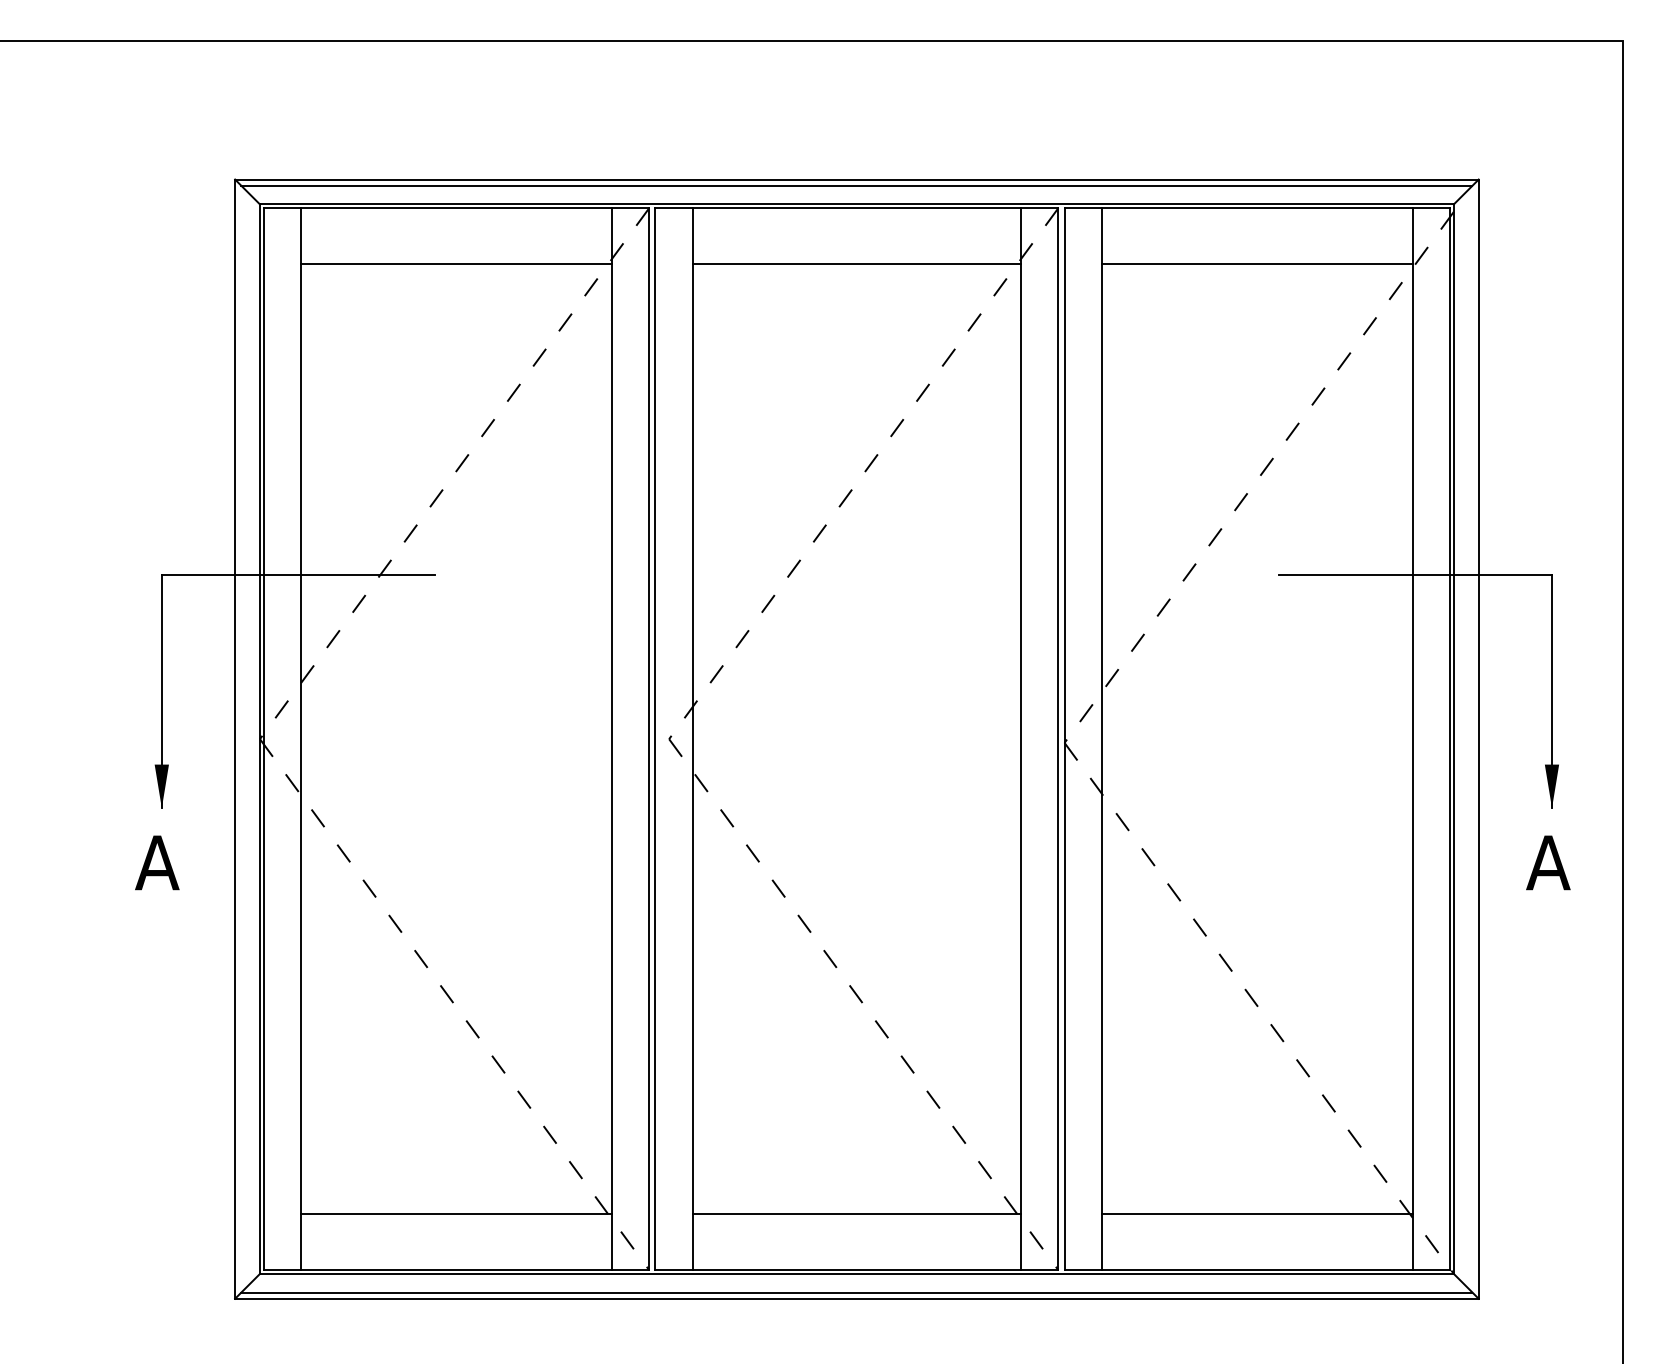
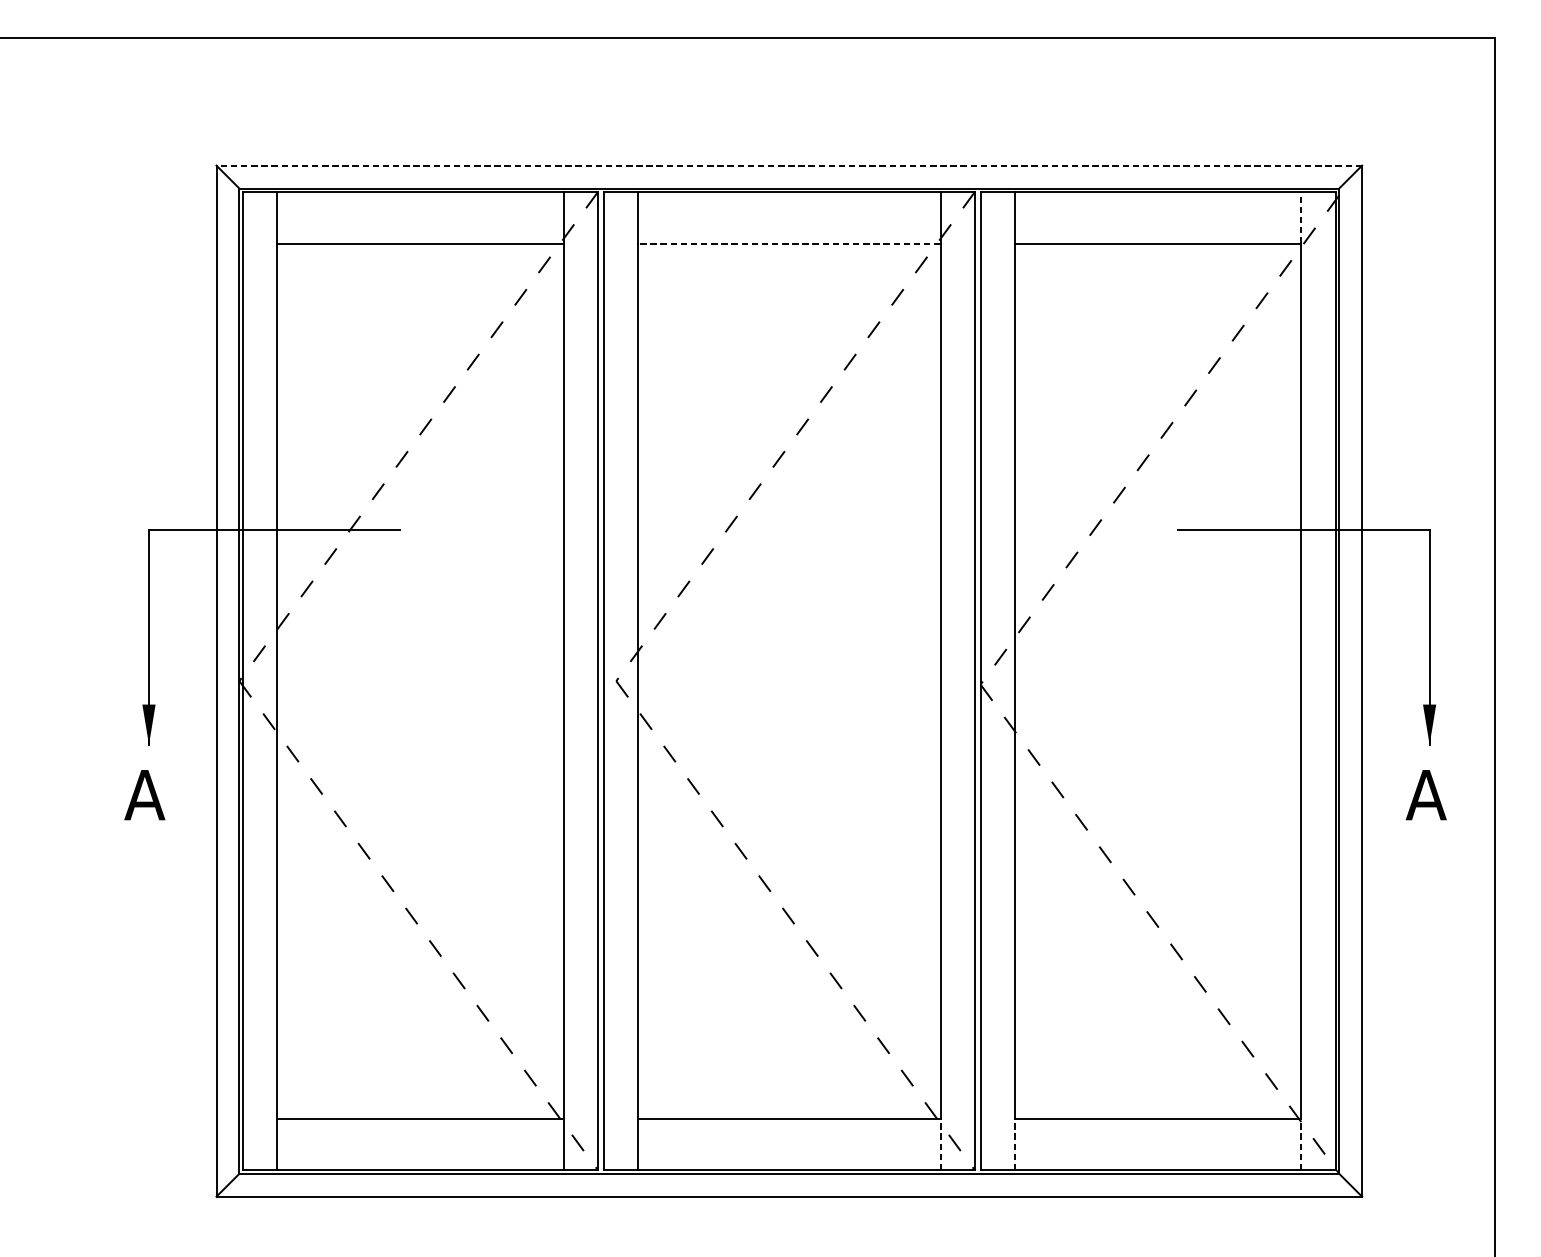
line: (856, 179) -> (788, 165), solid -> dashed
line: (856, 185) -> (788, 171), removed
line: (1412, 236) -> (1301, 218), solid -> dashed
line: (856, 264) -> (788, 243), solid -> dashed
line: (1021, 1242) -> (940, 1144), solid -> dashed
line: (1101, 1242) -> (1014, 1144), solid -> dashed
line: (1412, 1242) -> (1301, 1144), solid -> dashed
line: (856, 1292) -> (788, 1190), removed

